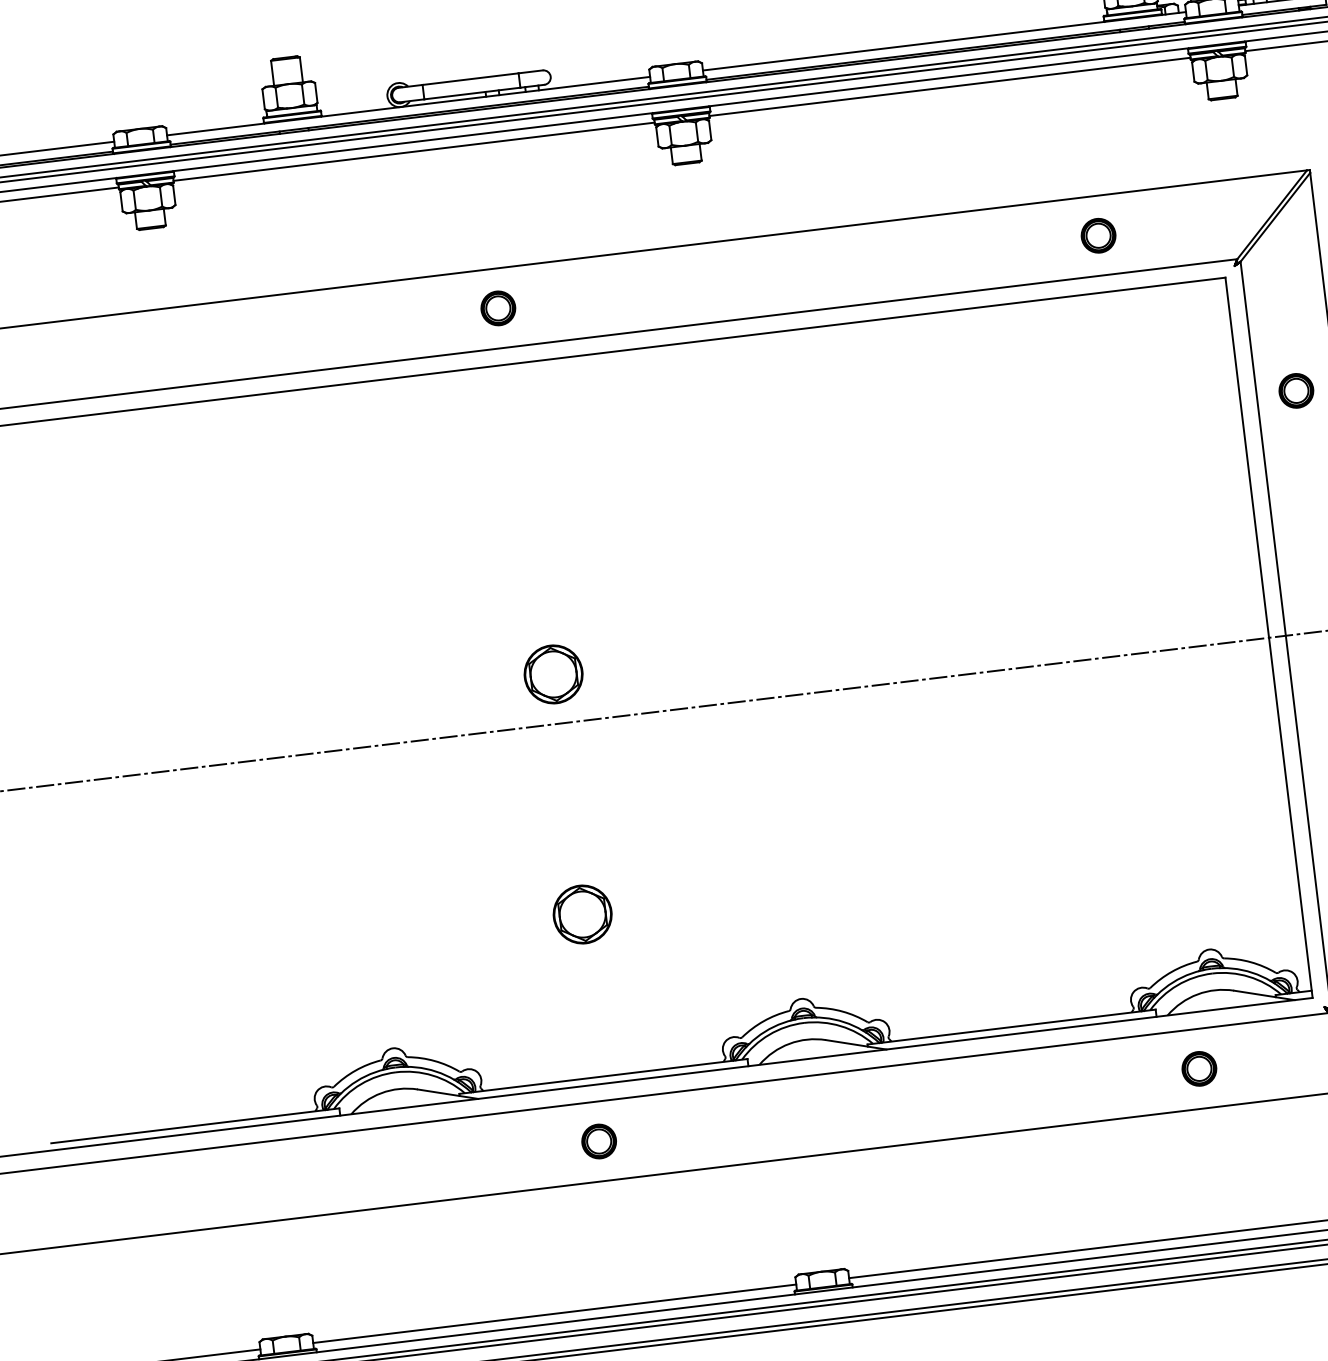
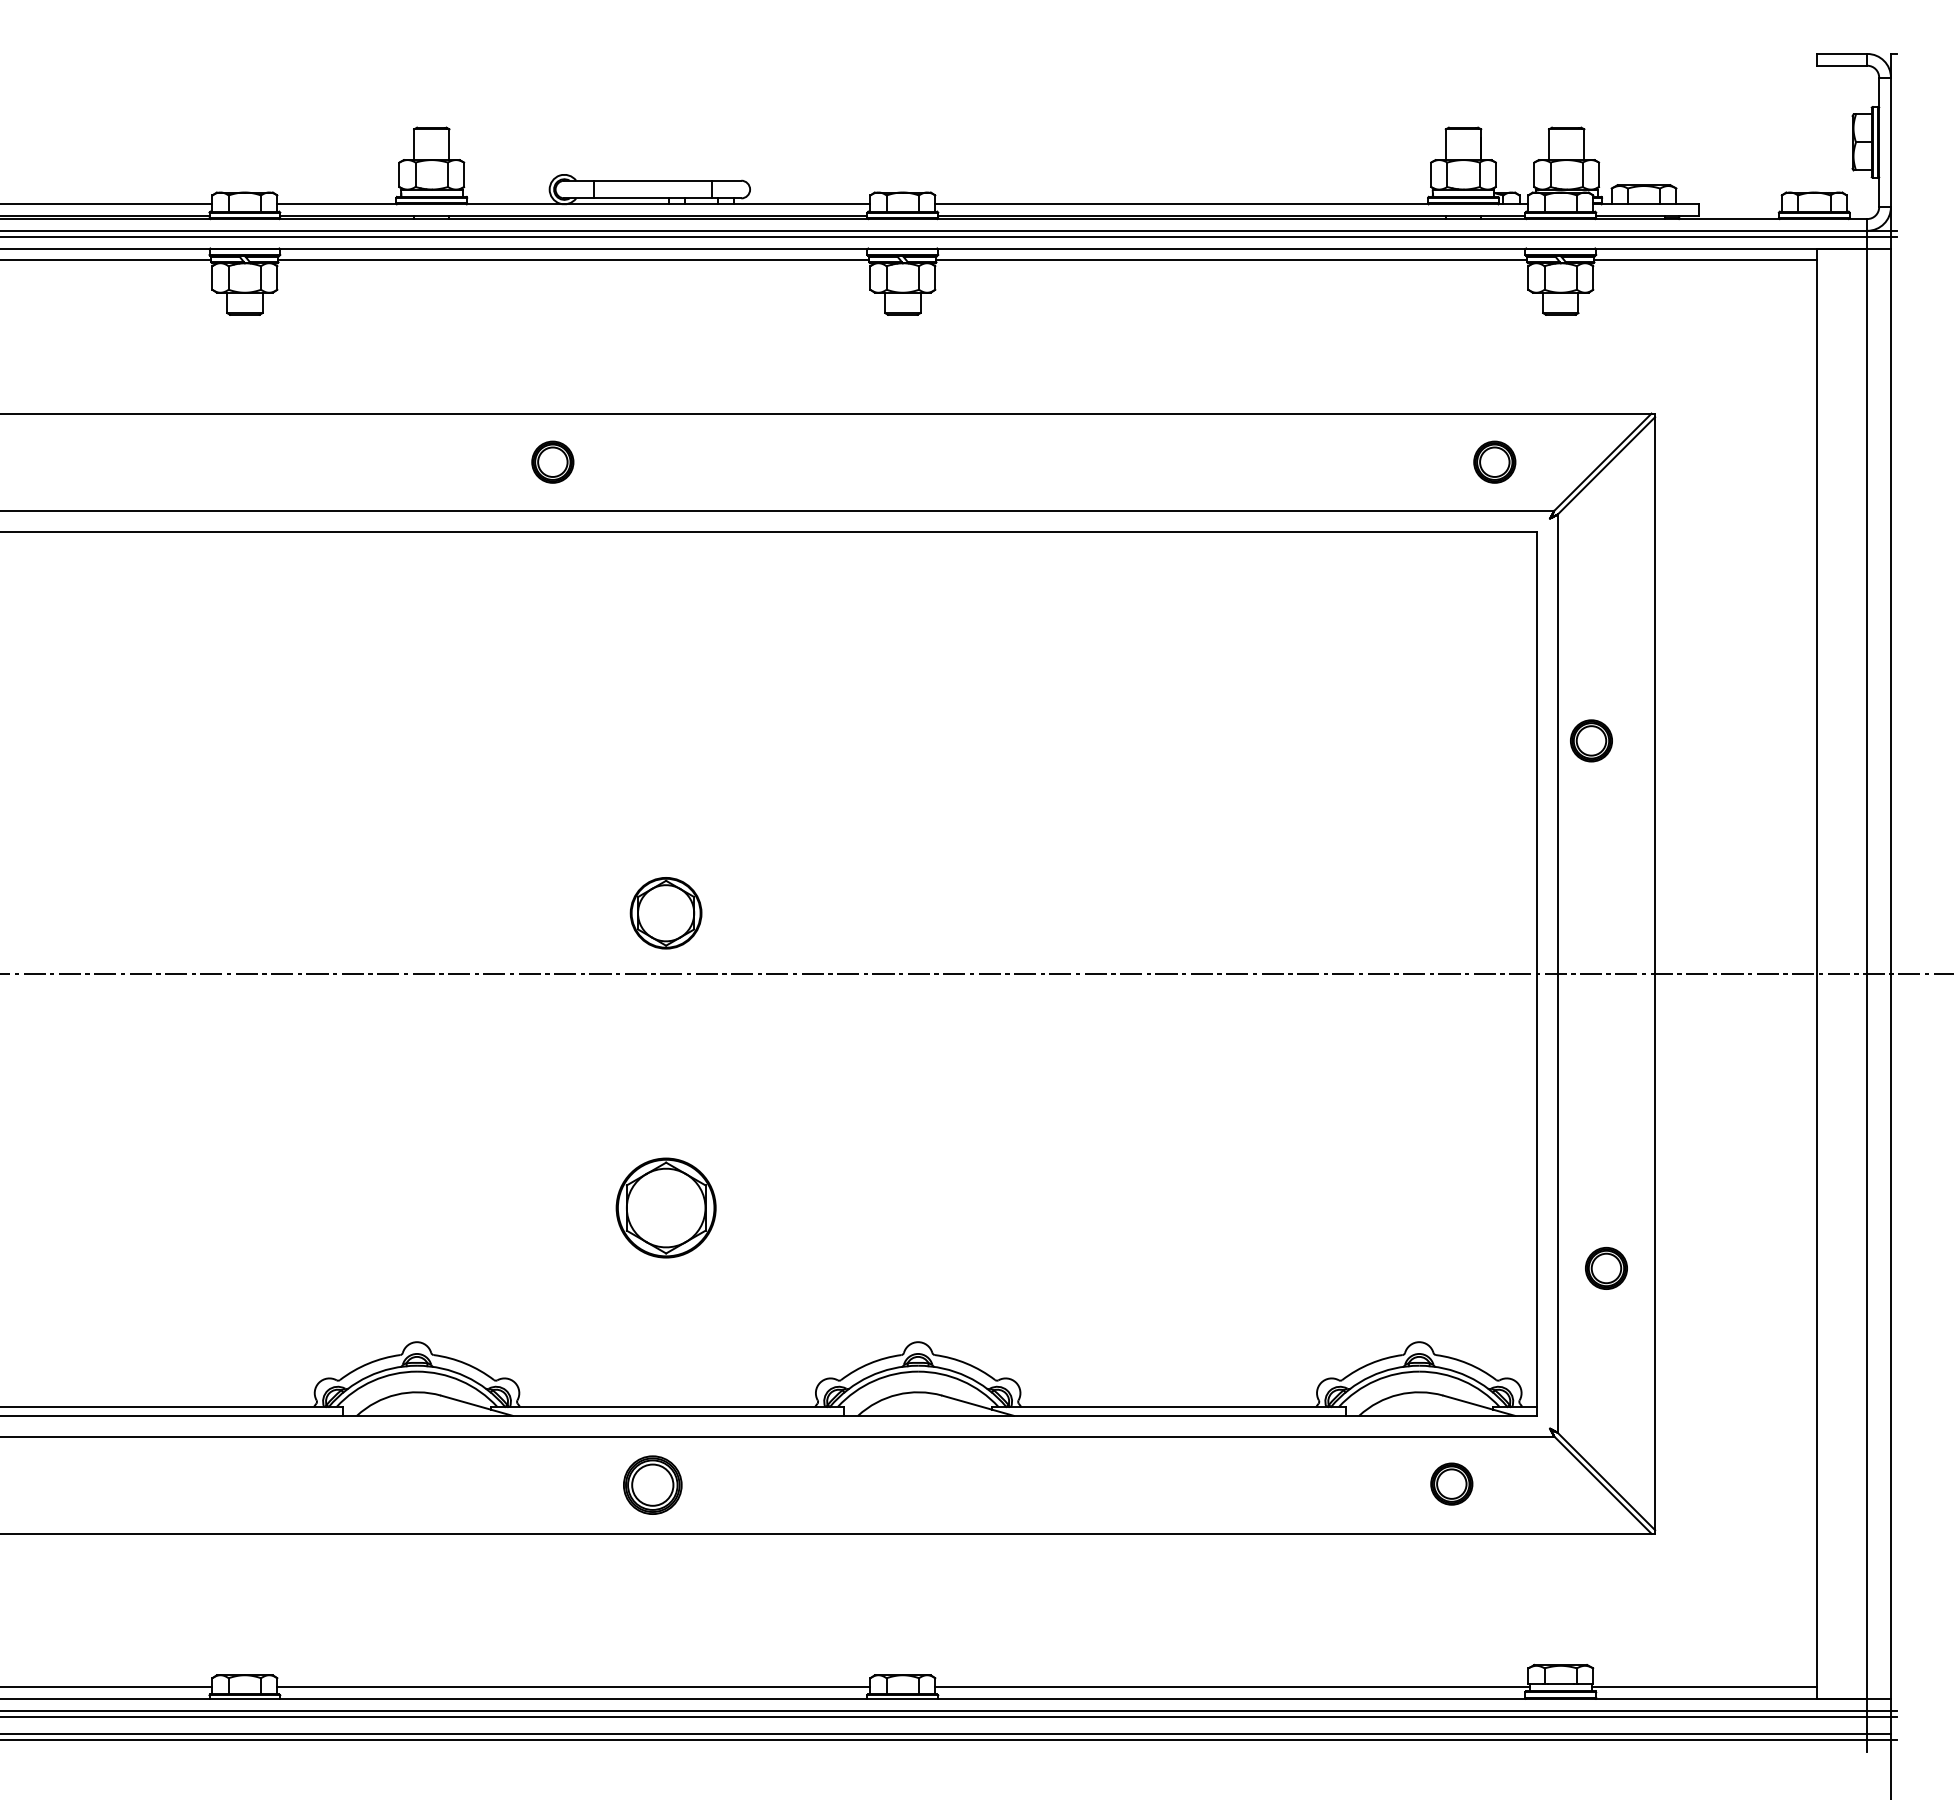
part: (1098, 235) -> (1494, 461), moved
part: (498, 307) -> (552, 461), moved
part: (1296, 390) -> (1591, 740), moved
part: (582, 914) -> (665, 1207), size x1.4
part: (1199, 1068) -> (1451, 1483), moved
part: (598, 1141) -> (652, 1484), size x1.4

